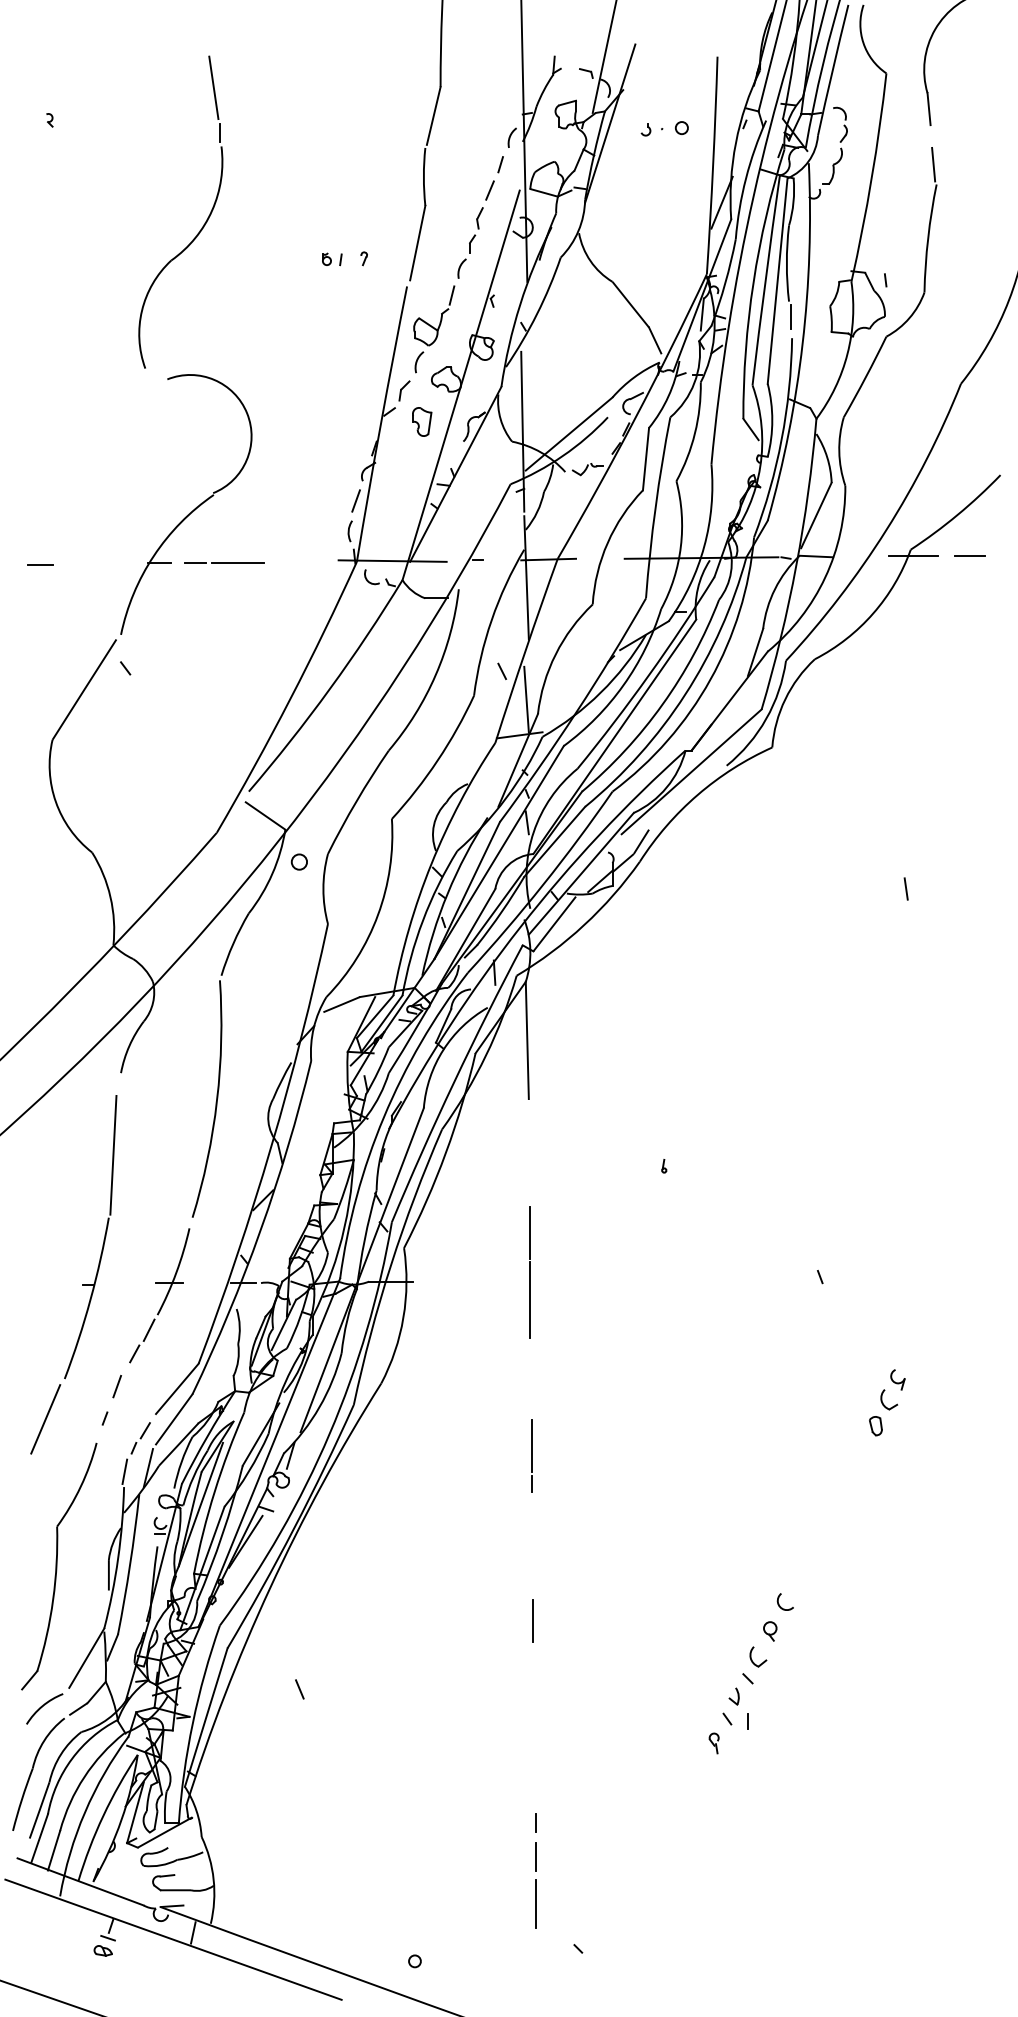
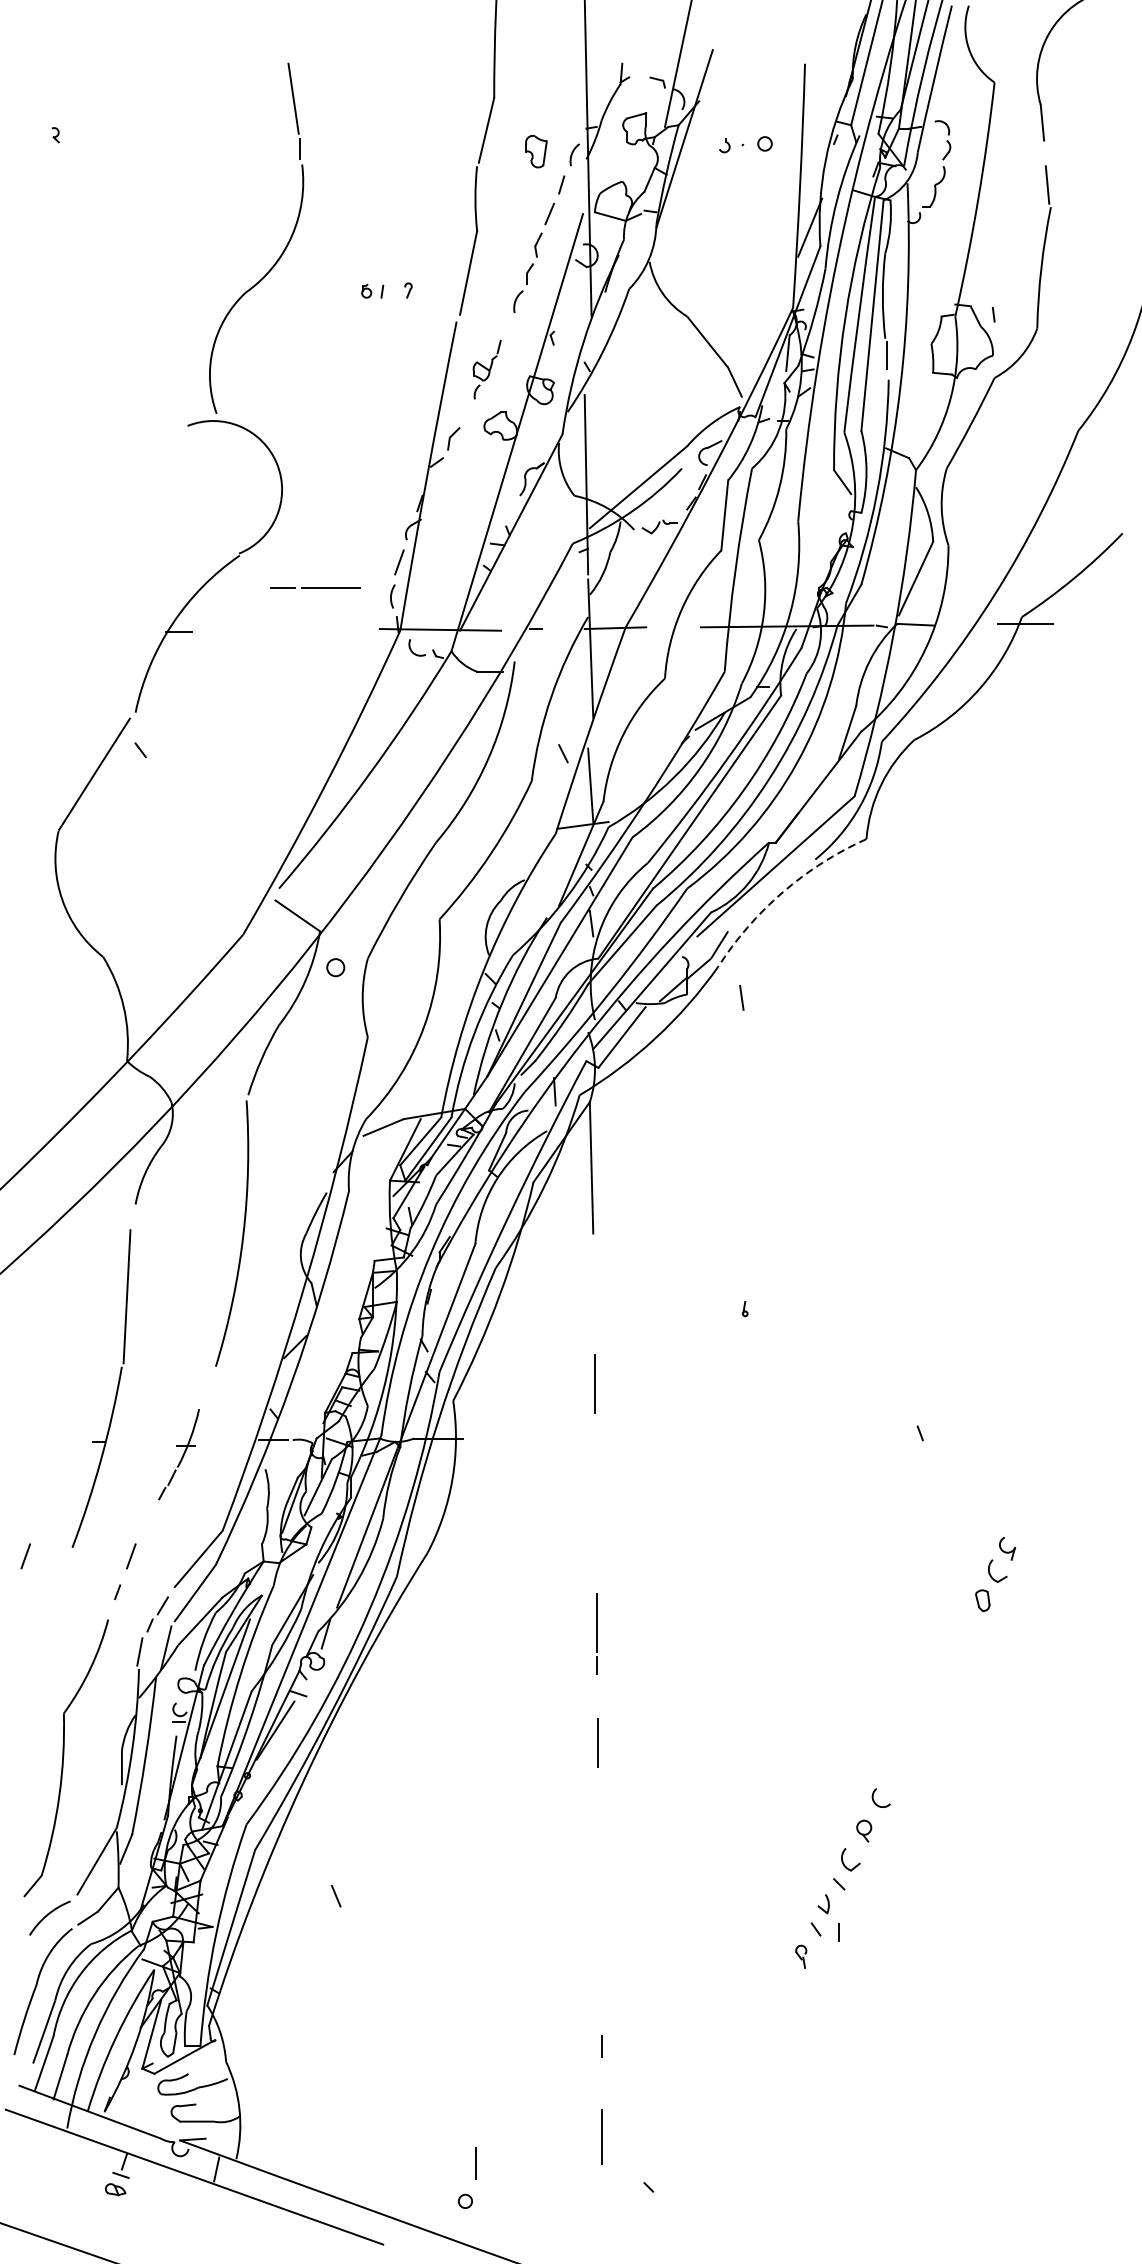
part: (201, 227) -> (279, 255), moved
part: (434, 329) -> (487, 369), size x0.6
part: (422, 421) -> (536, 151), moved
line: (969, 555) -> (1087, 623), removed
line: (224, 562) -> (315, 586), moved
line: (40, 564) -> (45, 633), removed
arc: (697, 794) -> (782, 891), solid -> dashed
line: (905, 888) -> (741, 997), moved
part: (159, 1295) -> (178, 1454), size x0.6
line: (530, 1299) -> (595, 1458), removed
line: (22, 1386) -> (25, 1556), added
line: (45, 1419) -> (50, 1593), removed
line: (532, 1620) -> (597, 1742), moved
line: (535, 1856) -> (475, 2163), moved

